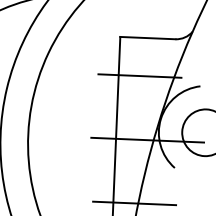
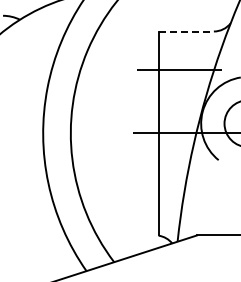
line: (148, 38) -> (186, 31), solid -> dashed
line: (134, 203) -> (179, 197), removed

